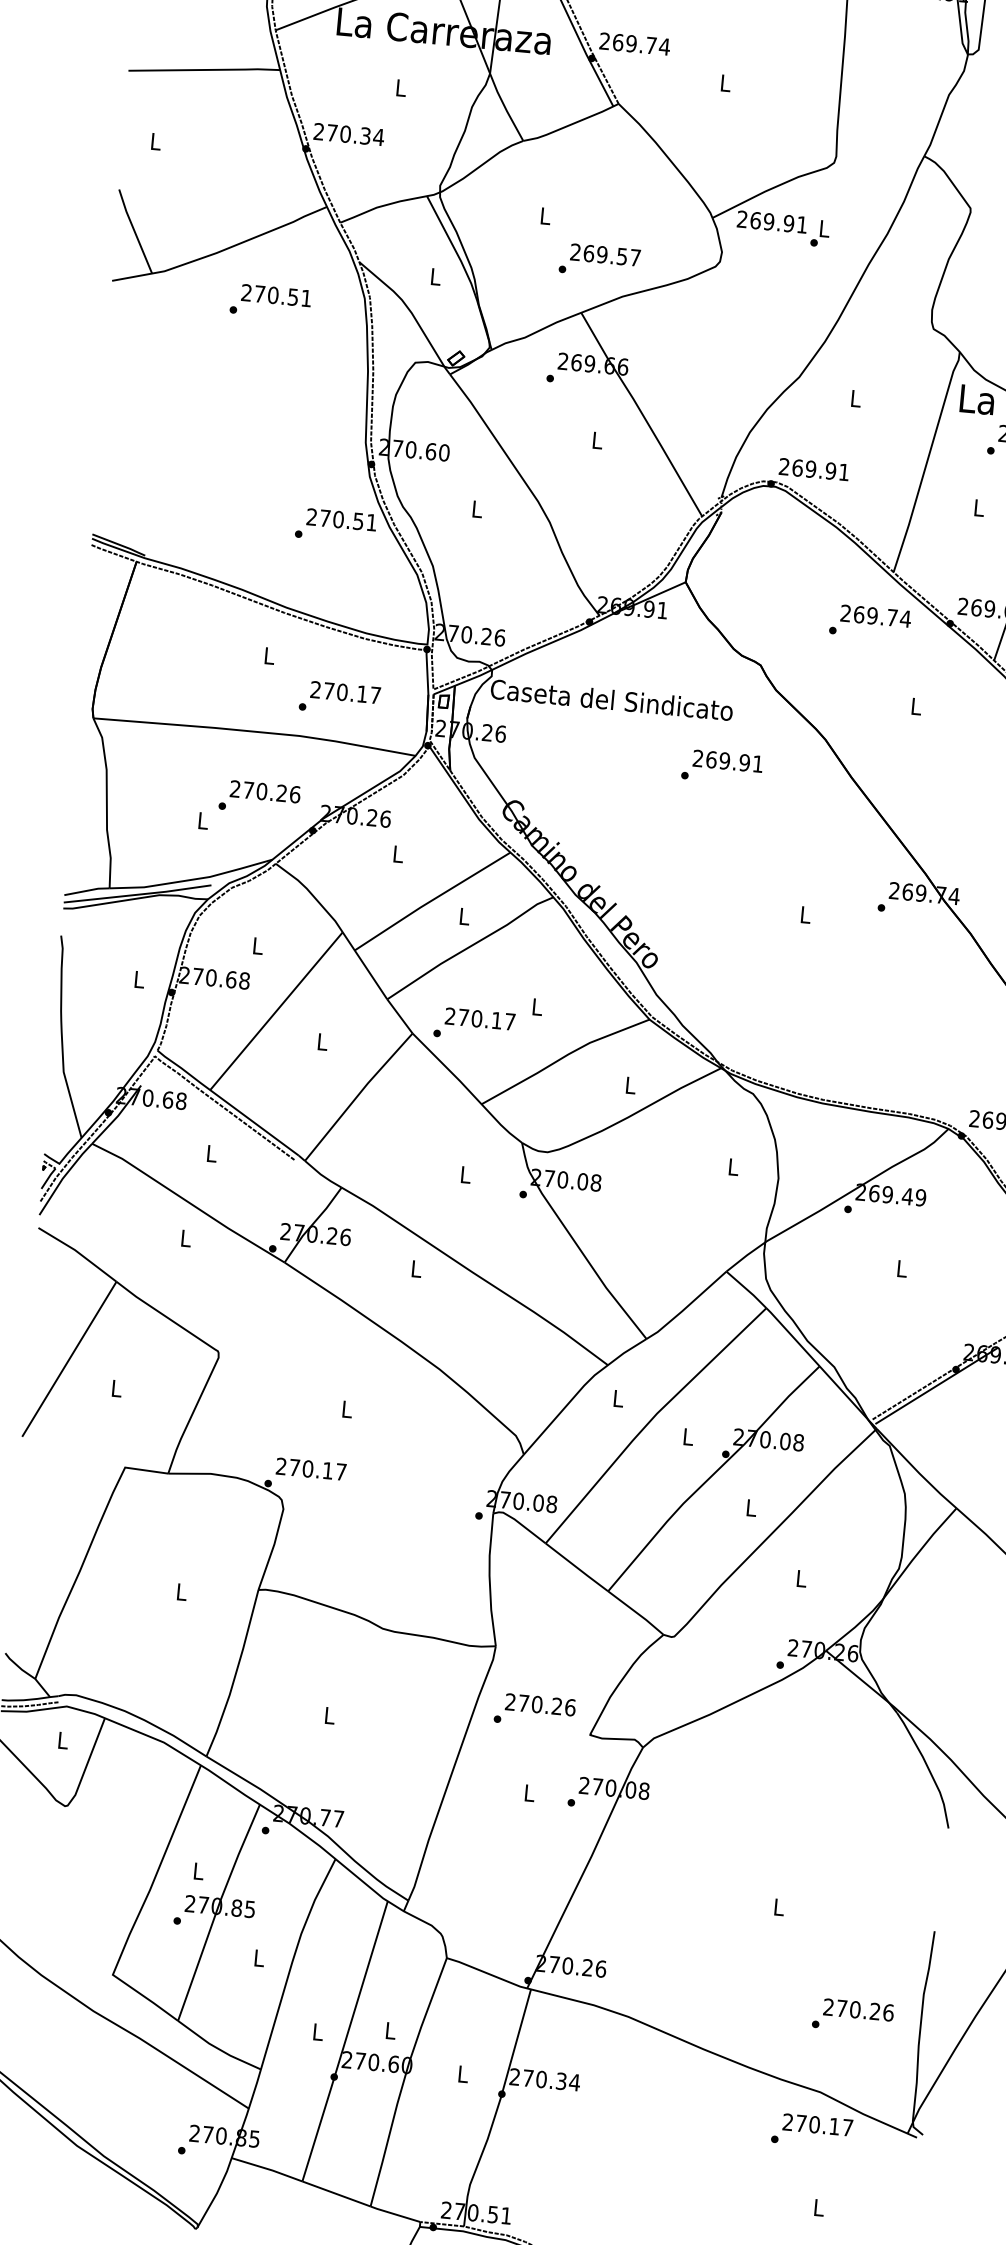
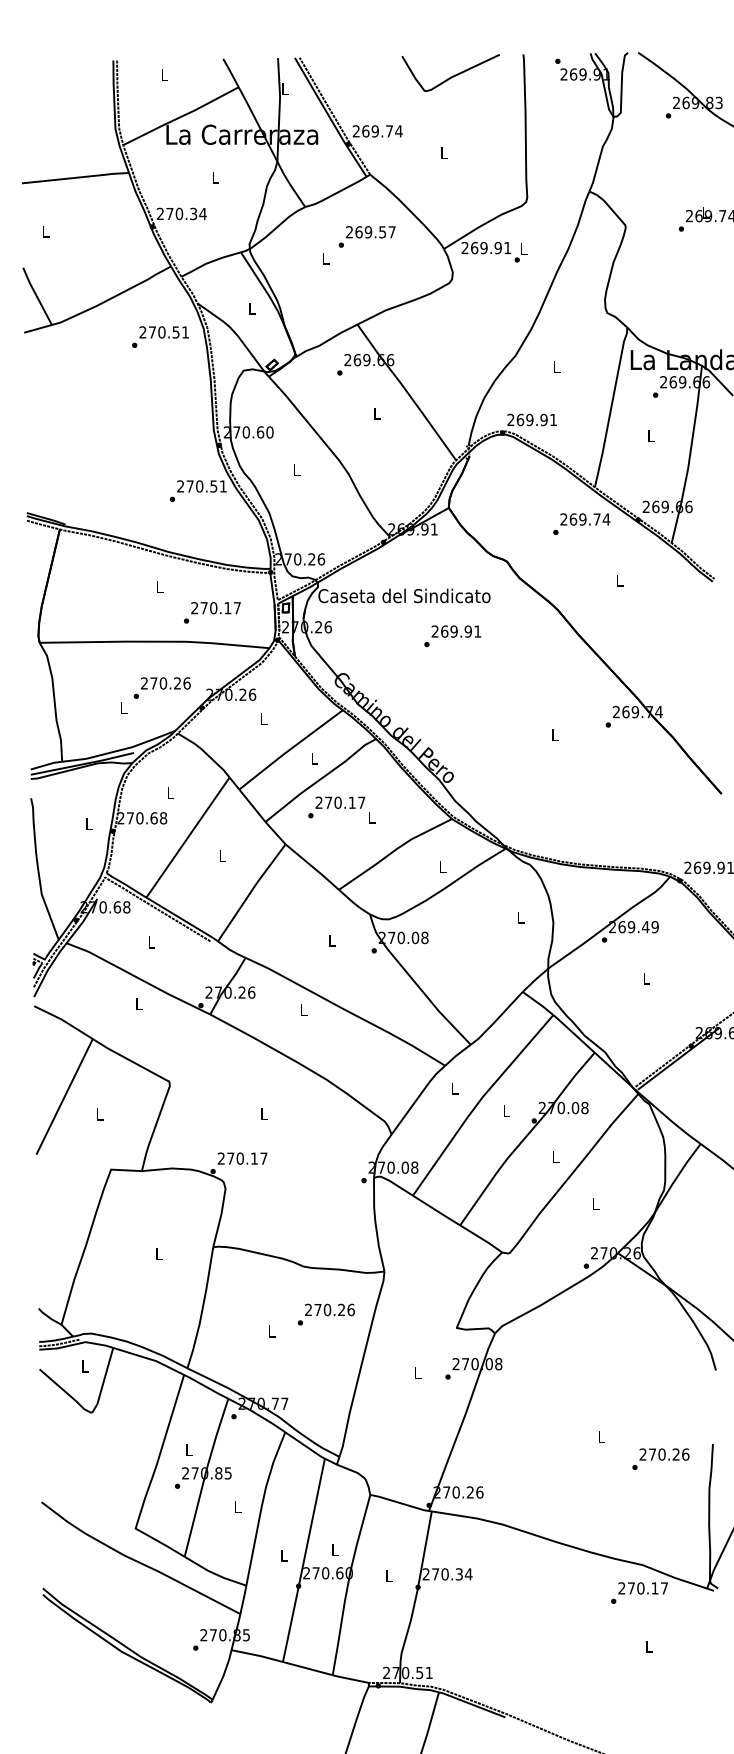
text: (598, 260) -> (366, 236), moved
text: (270, 300) -> (160, 336), moved
text: (721, 767) -> (452, 636), moved
text: (474, 1025) -> (336, 807), moved
text: (533, 1710) -> (325, 1314), moved
text: (852, 2016) -> (660, 1459), moved

